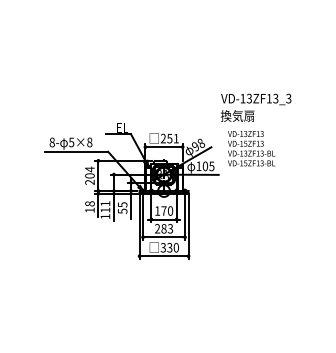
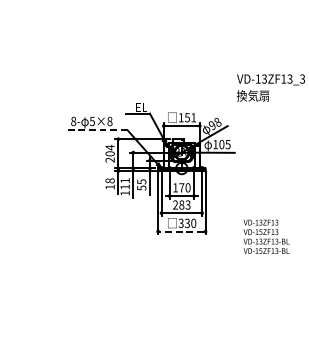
text: (162, 138) -> (180, 117), 251 -> 151
text: (251, 148) -> (266, 236), moved
line: (76, 151) -> (97, 130), solid -> dashed
line: (164, 256) -> (182, 231), solid -> dashed

